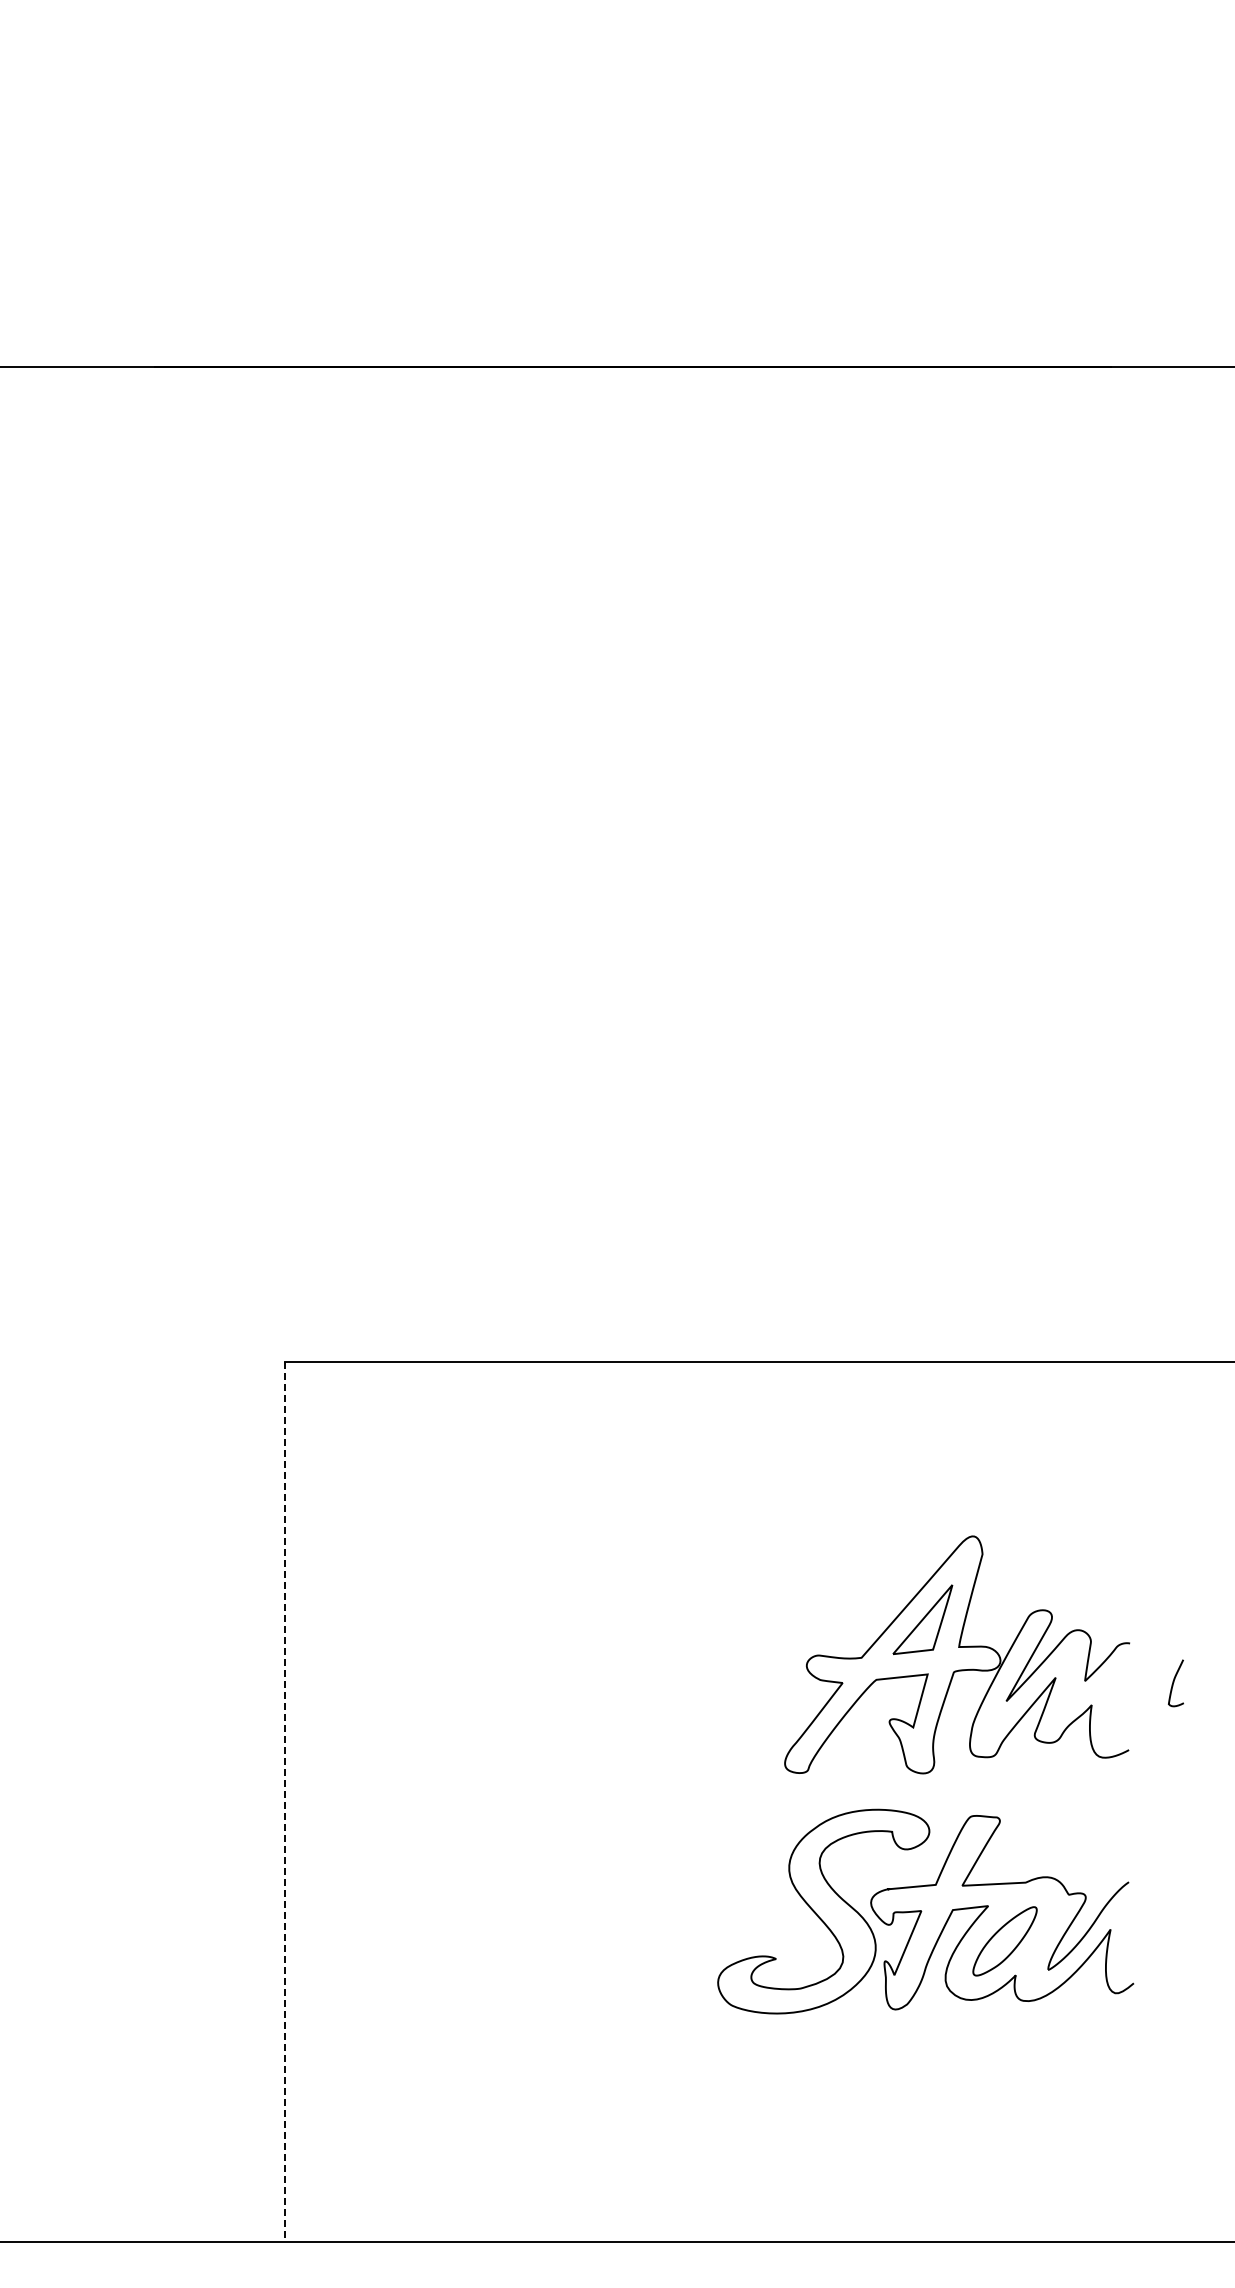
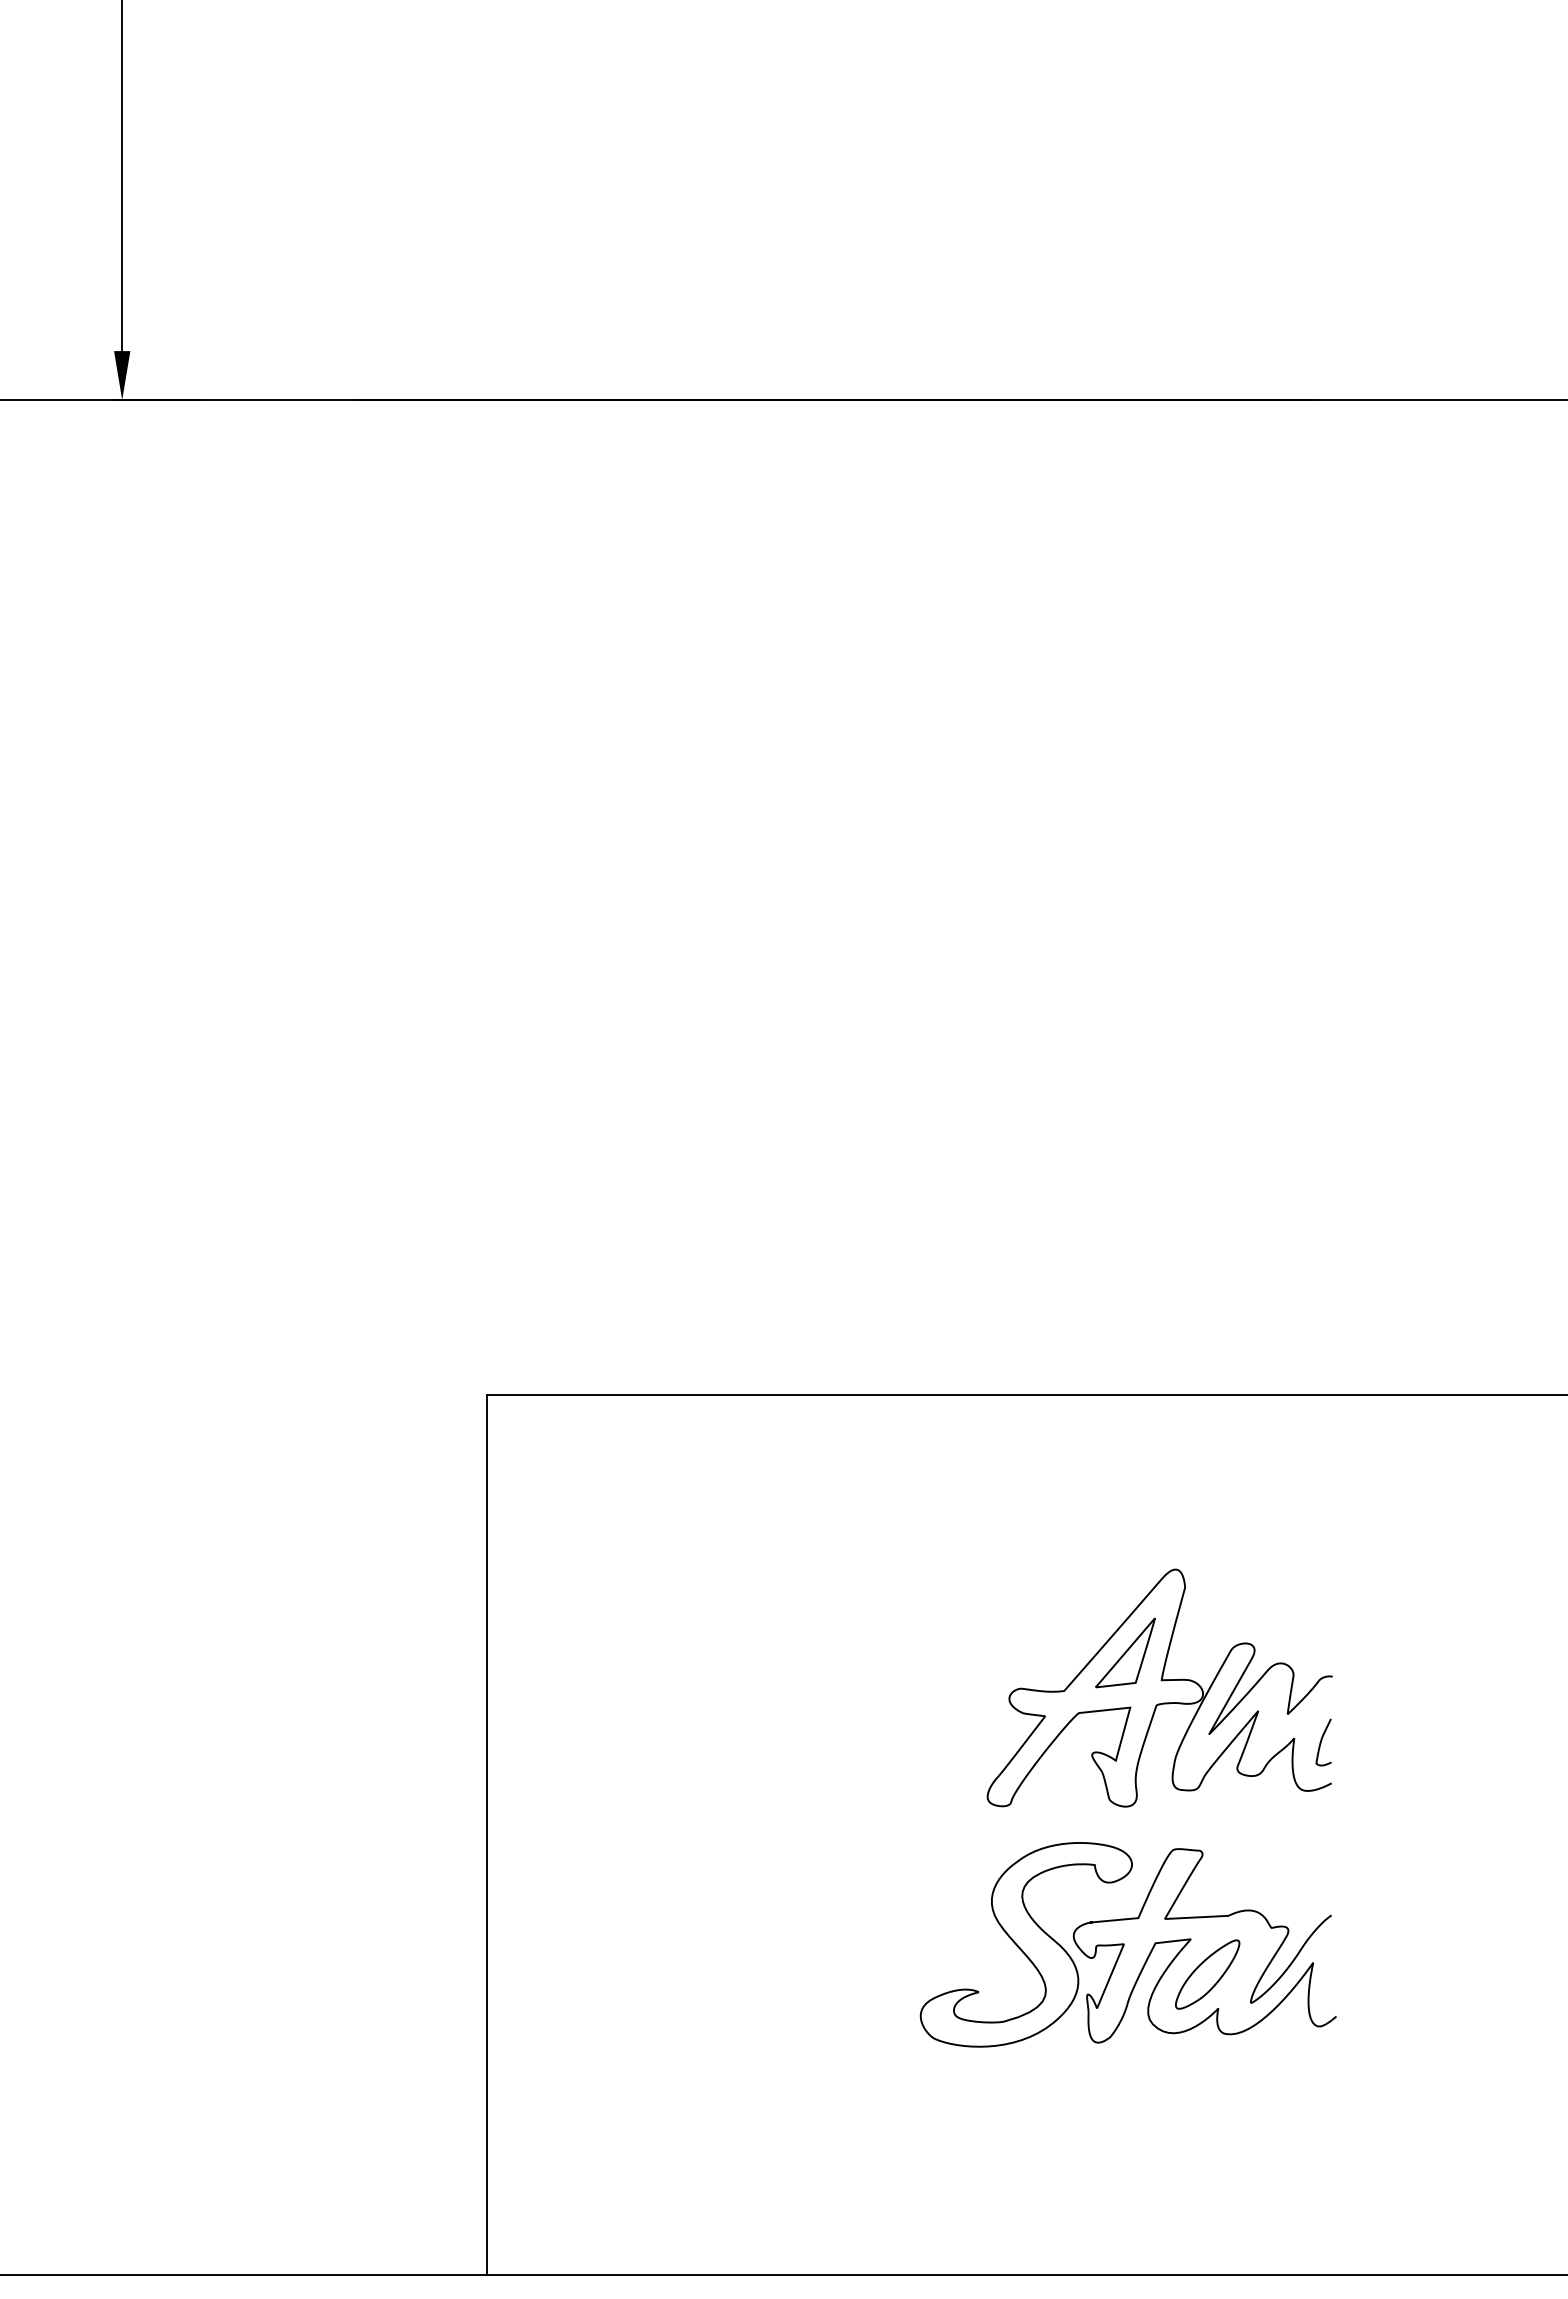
curve: (1173, 1683) -> (1321, 1742), moved
line: (284, 1801) -> (487, 1834), dashed -> solid

